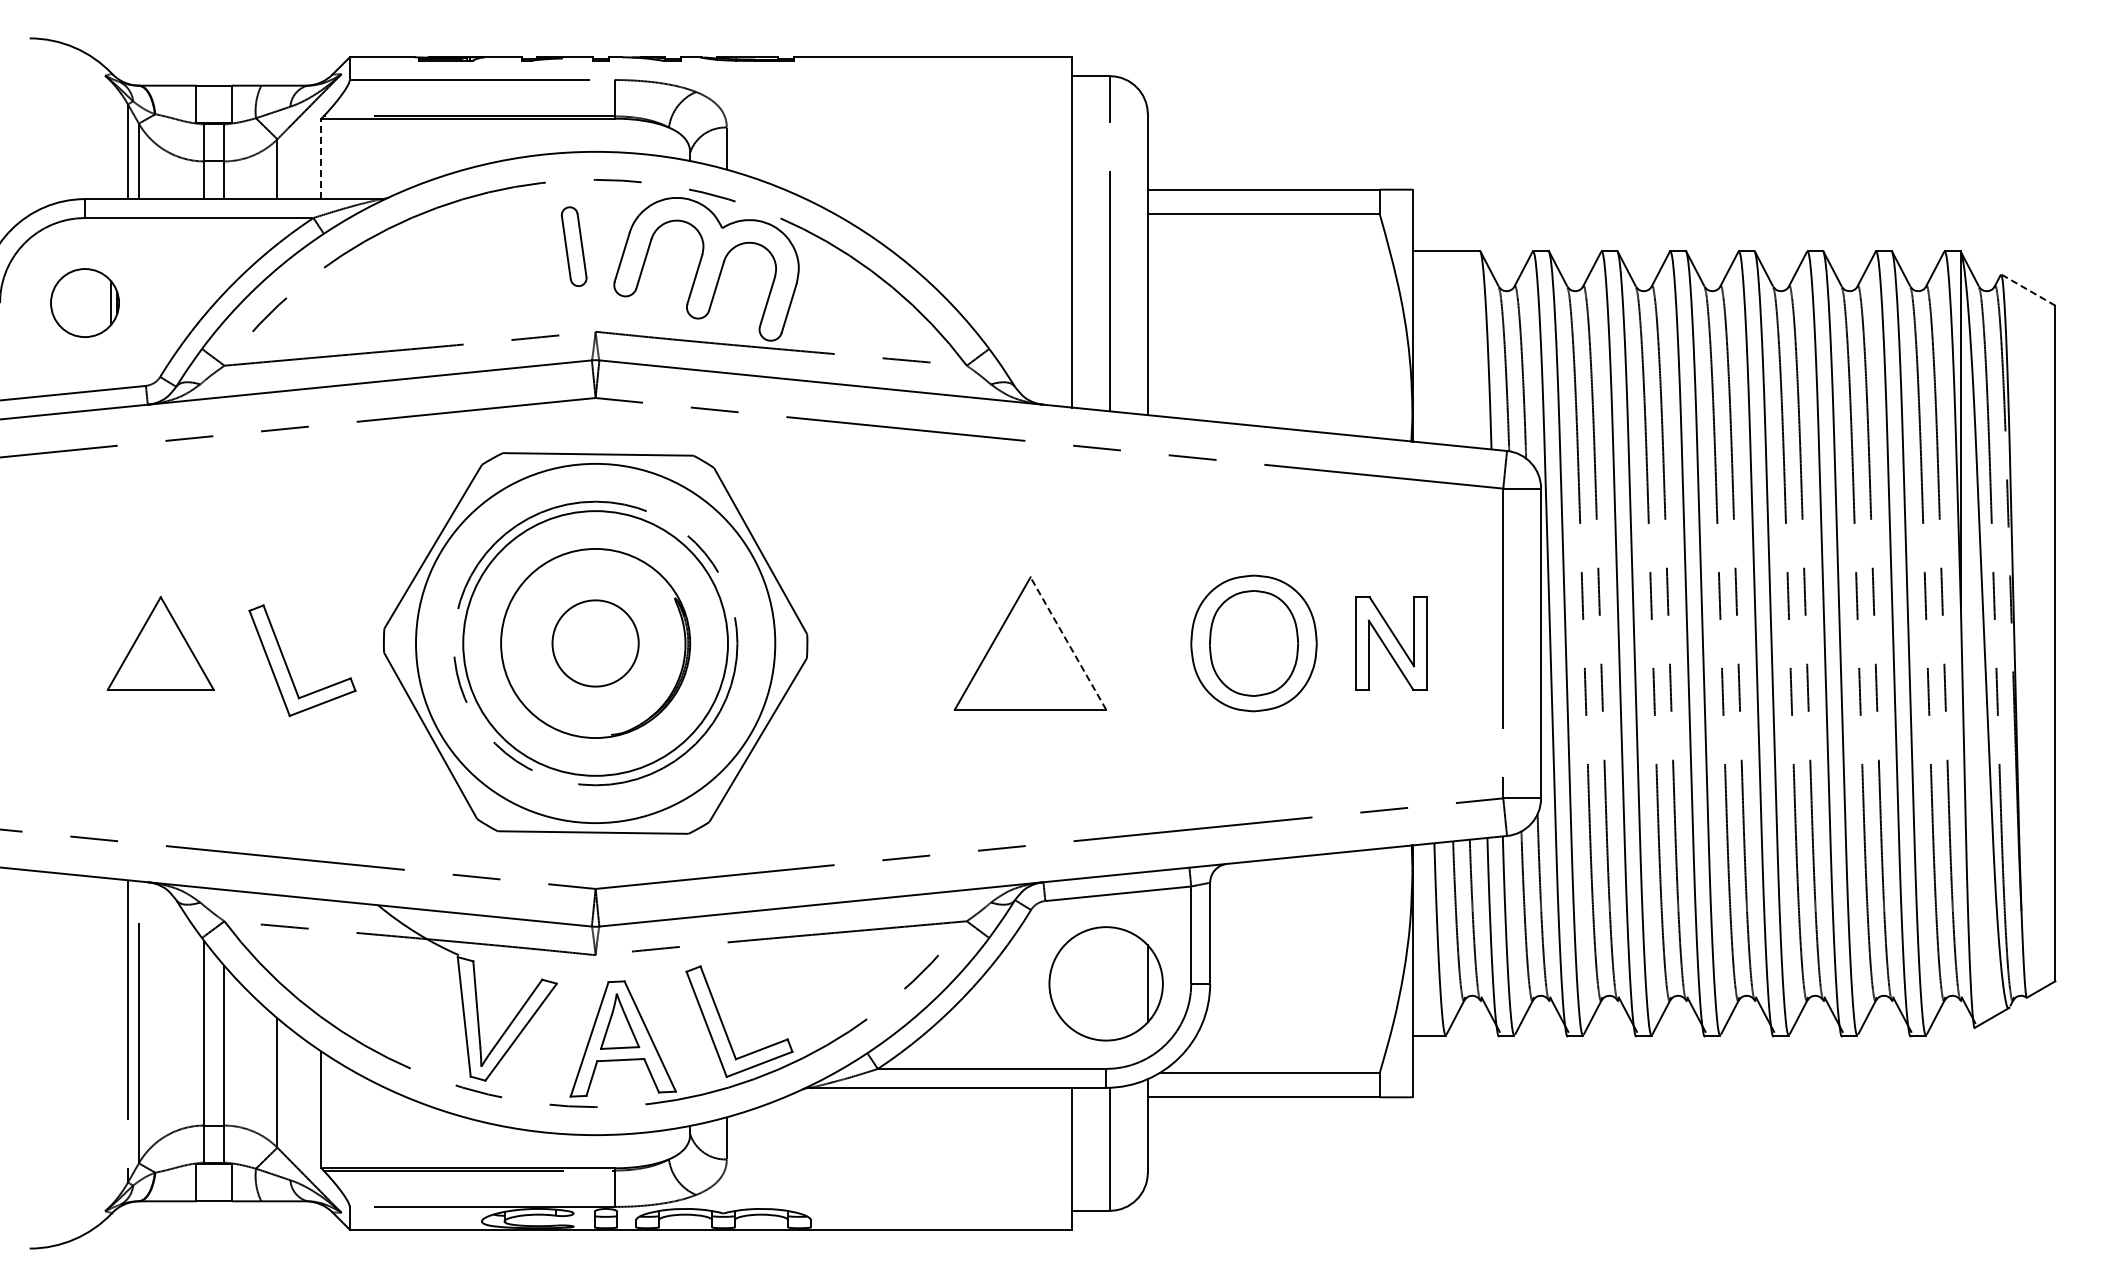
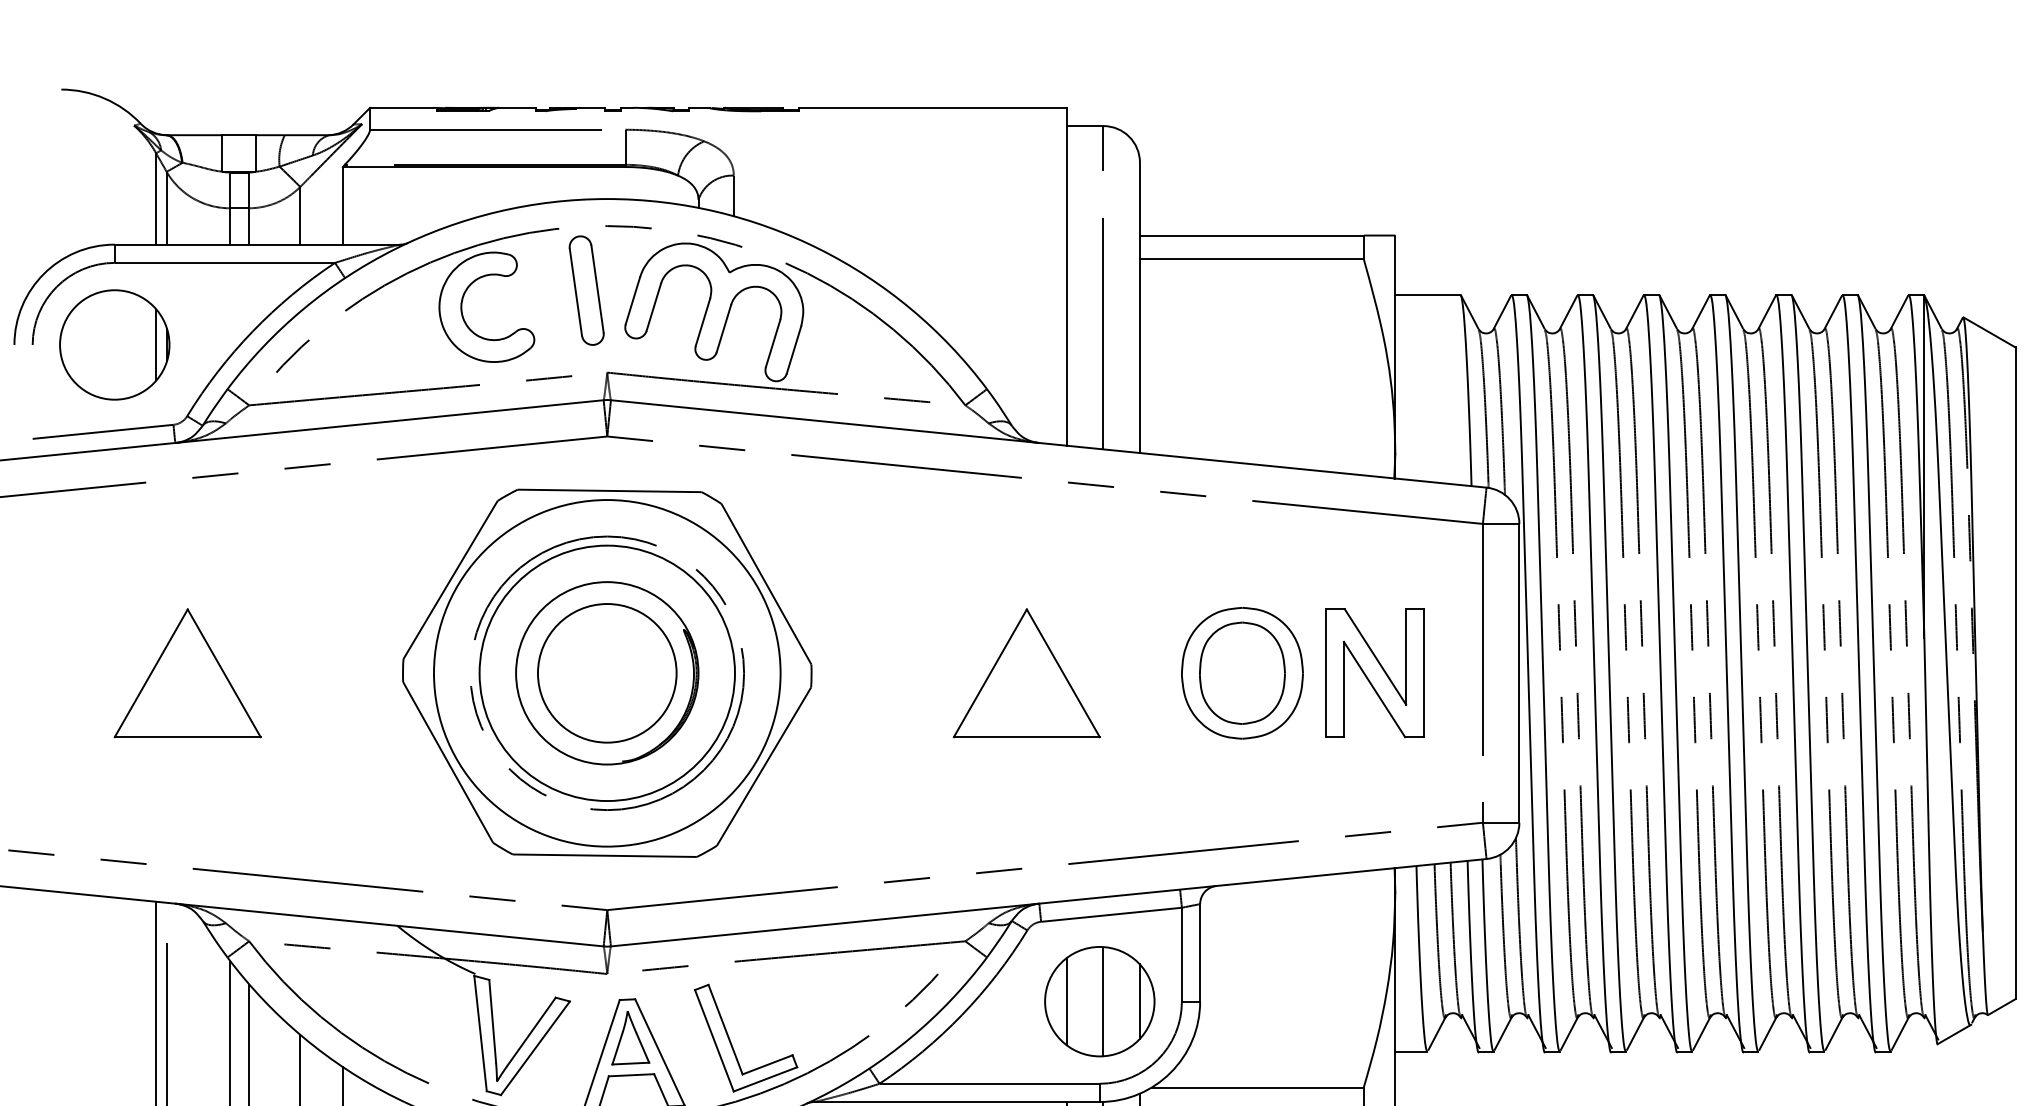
line: (321, 158) -> (342, 205), dashed -> solid
part: (573, 246) -> (585, 290), size x1.43
part: (446, 256) -> (463, 299), added
line: (2028, 289) -> (1989, 331), dashed -> solid
part: (84, 302) -> (114, 344), size x1.67
part: (160, 643) -> (187, 673), size x1.43
circle: (595, 643) -> (607, 673), size x1.67
line: (1068, 643) -> (1063, 673), dashed -> solid
part: (1391, 643) -> (1375, 673), size x1.43
part: (288, 667) -> (311, 696), removed
line: (1072, 983) -> (1067, 1001), added
line: (1109, 983) -> (1103, 1001), added

